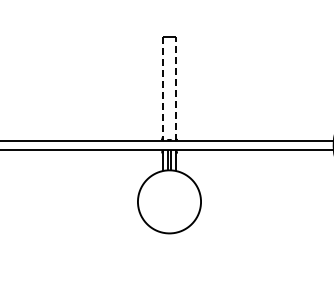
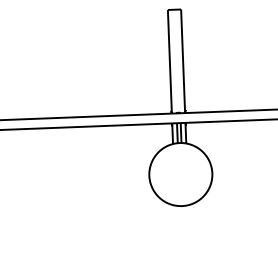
line: (162, 88) -> (169, 61), dashed -> solid
line: (176, 88) -> (183, 60), dashed -> solid

